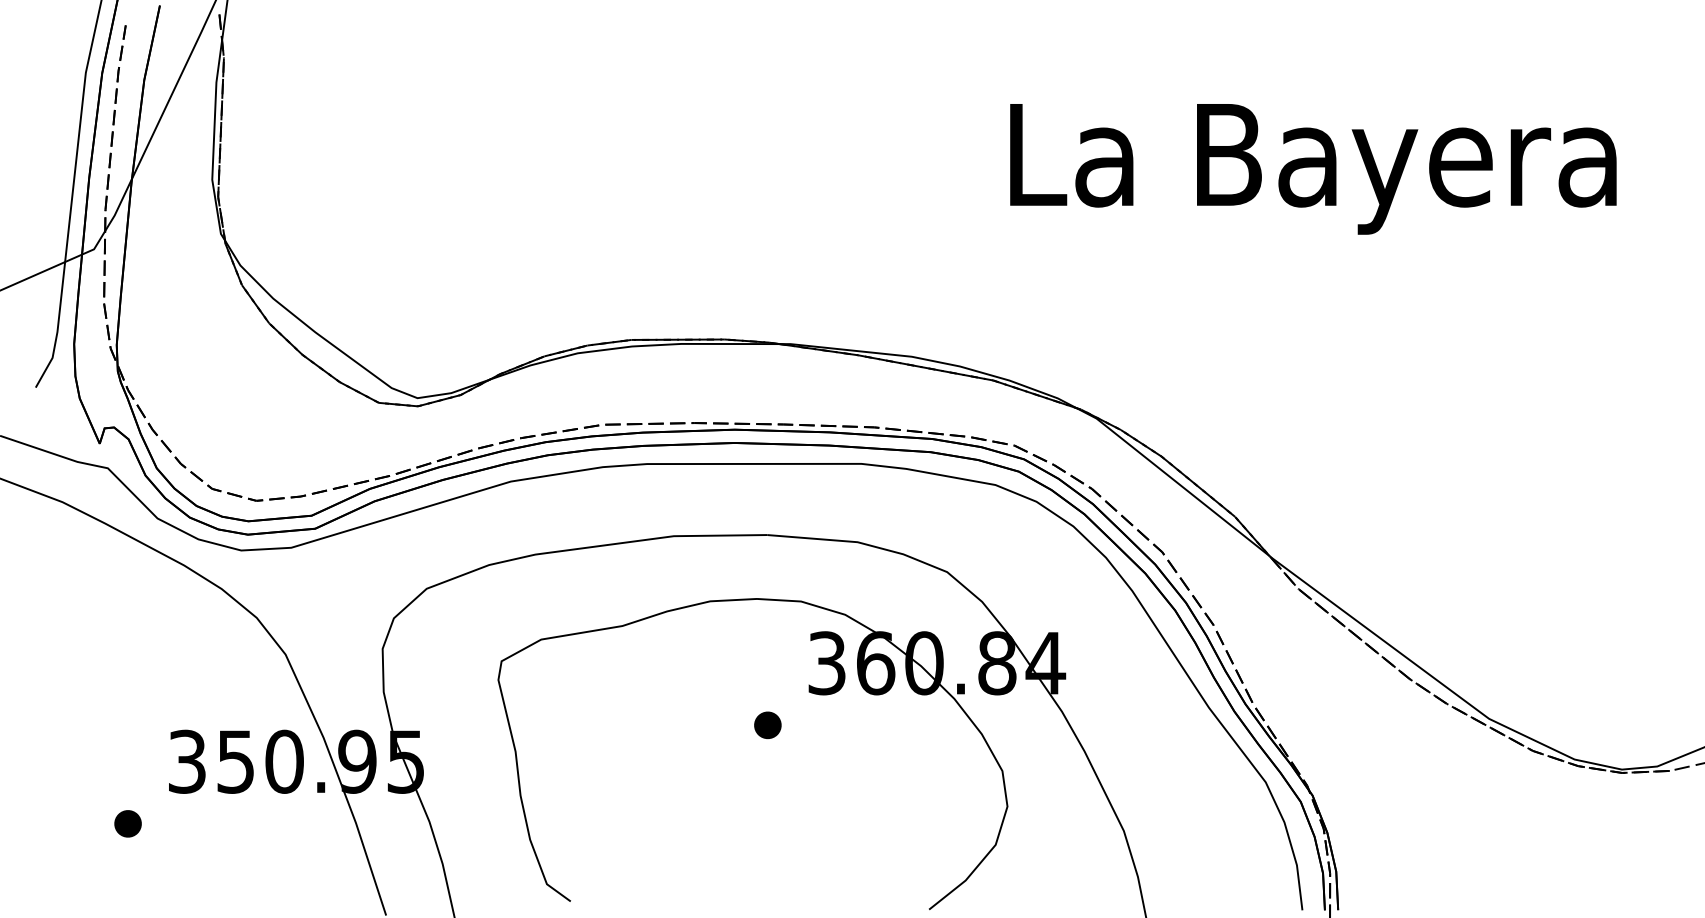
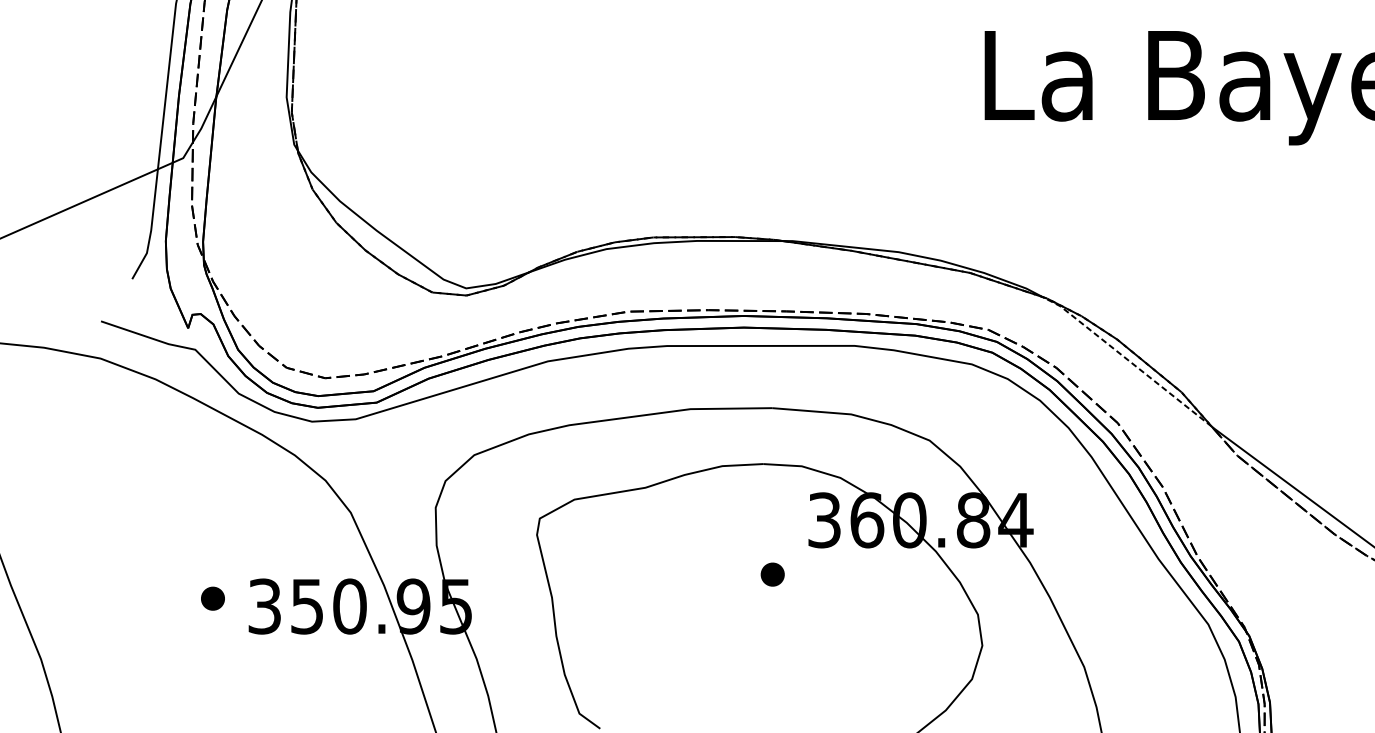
line: (1173, 479) -> (1127, 359), solid -> dashed
part: (127, 823) -> (212, 598), moved

